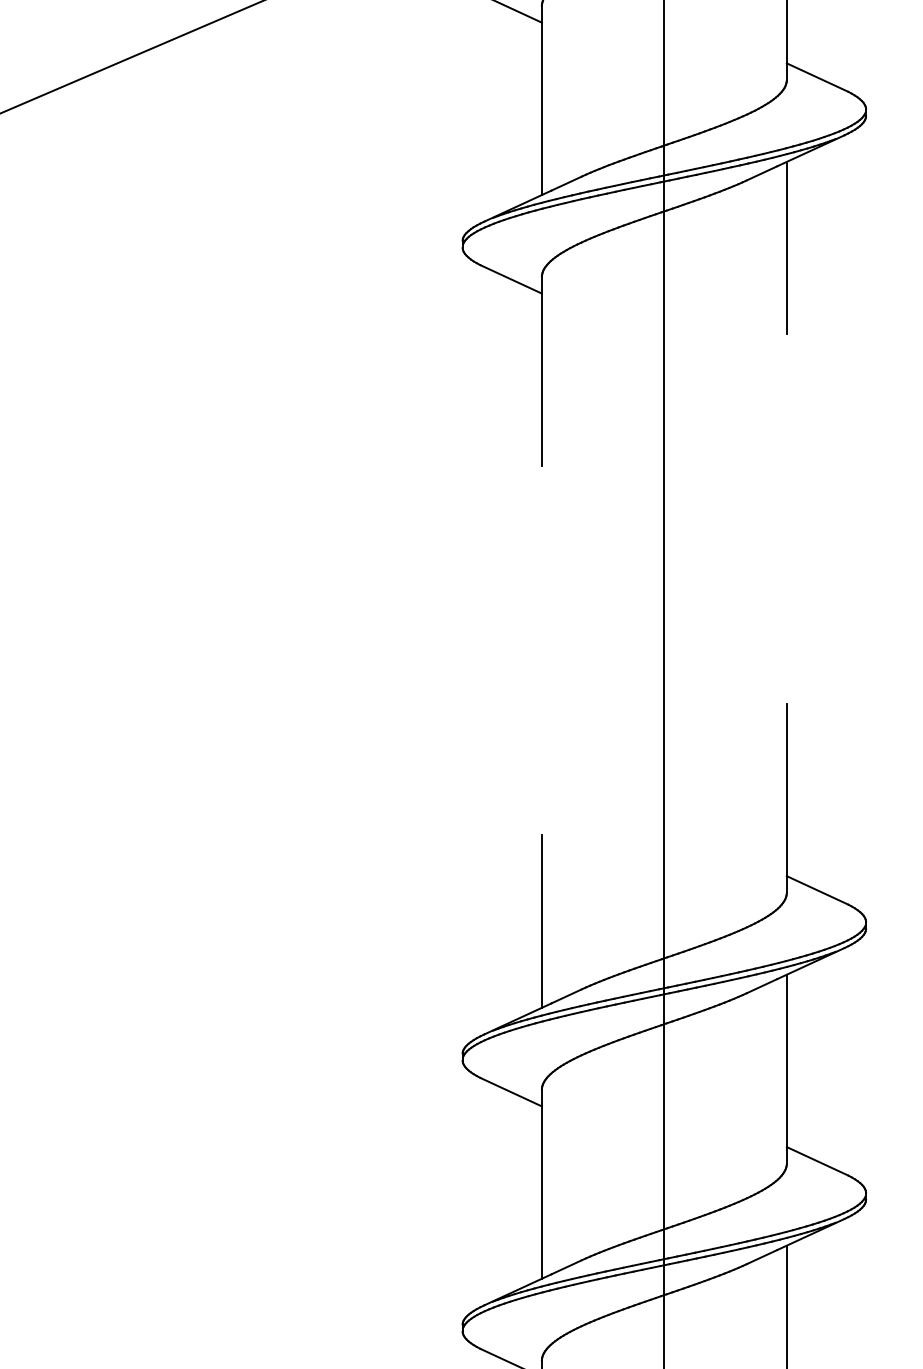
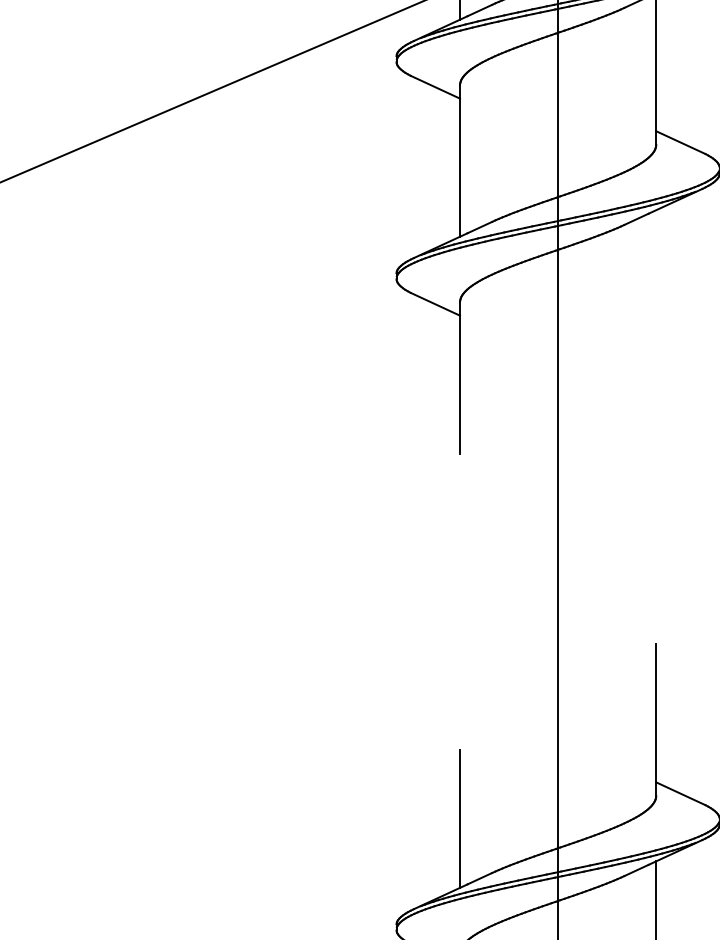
line: (786, 247) -> (655, 278), removed

